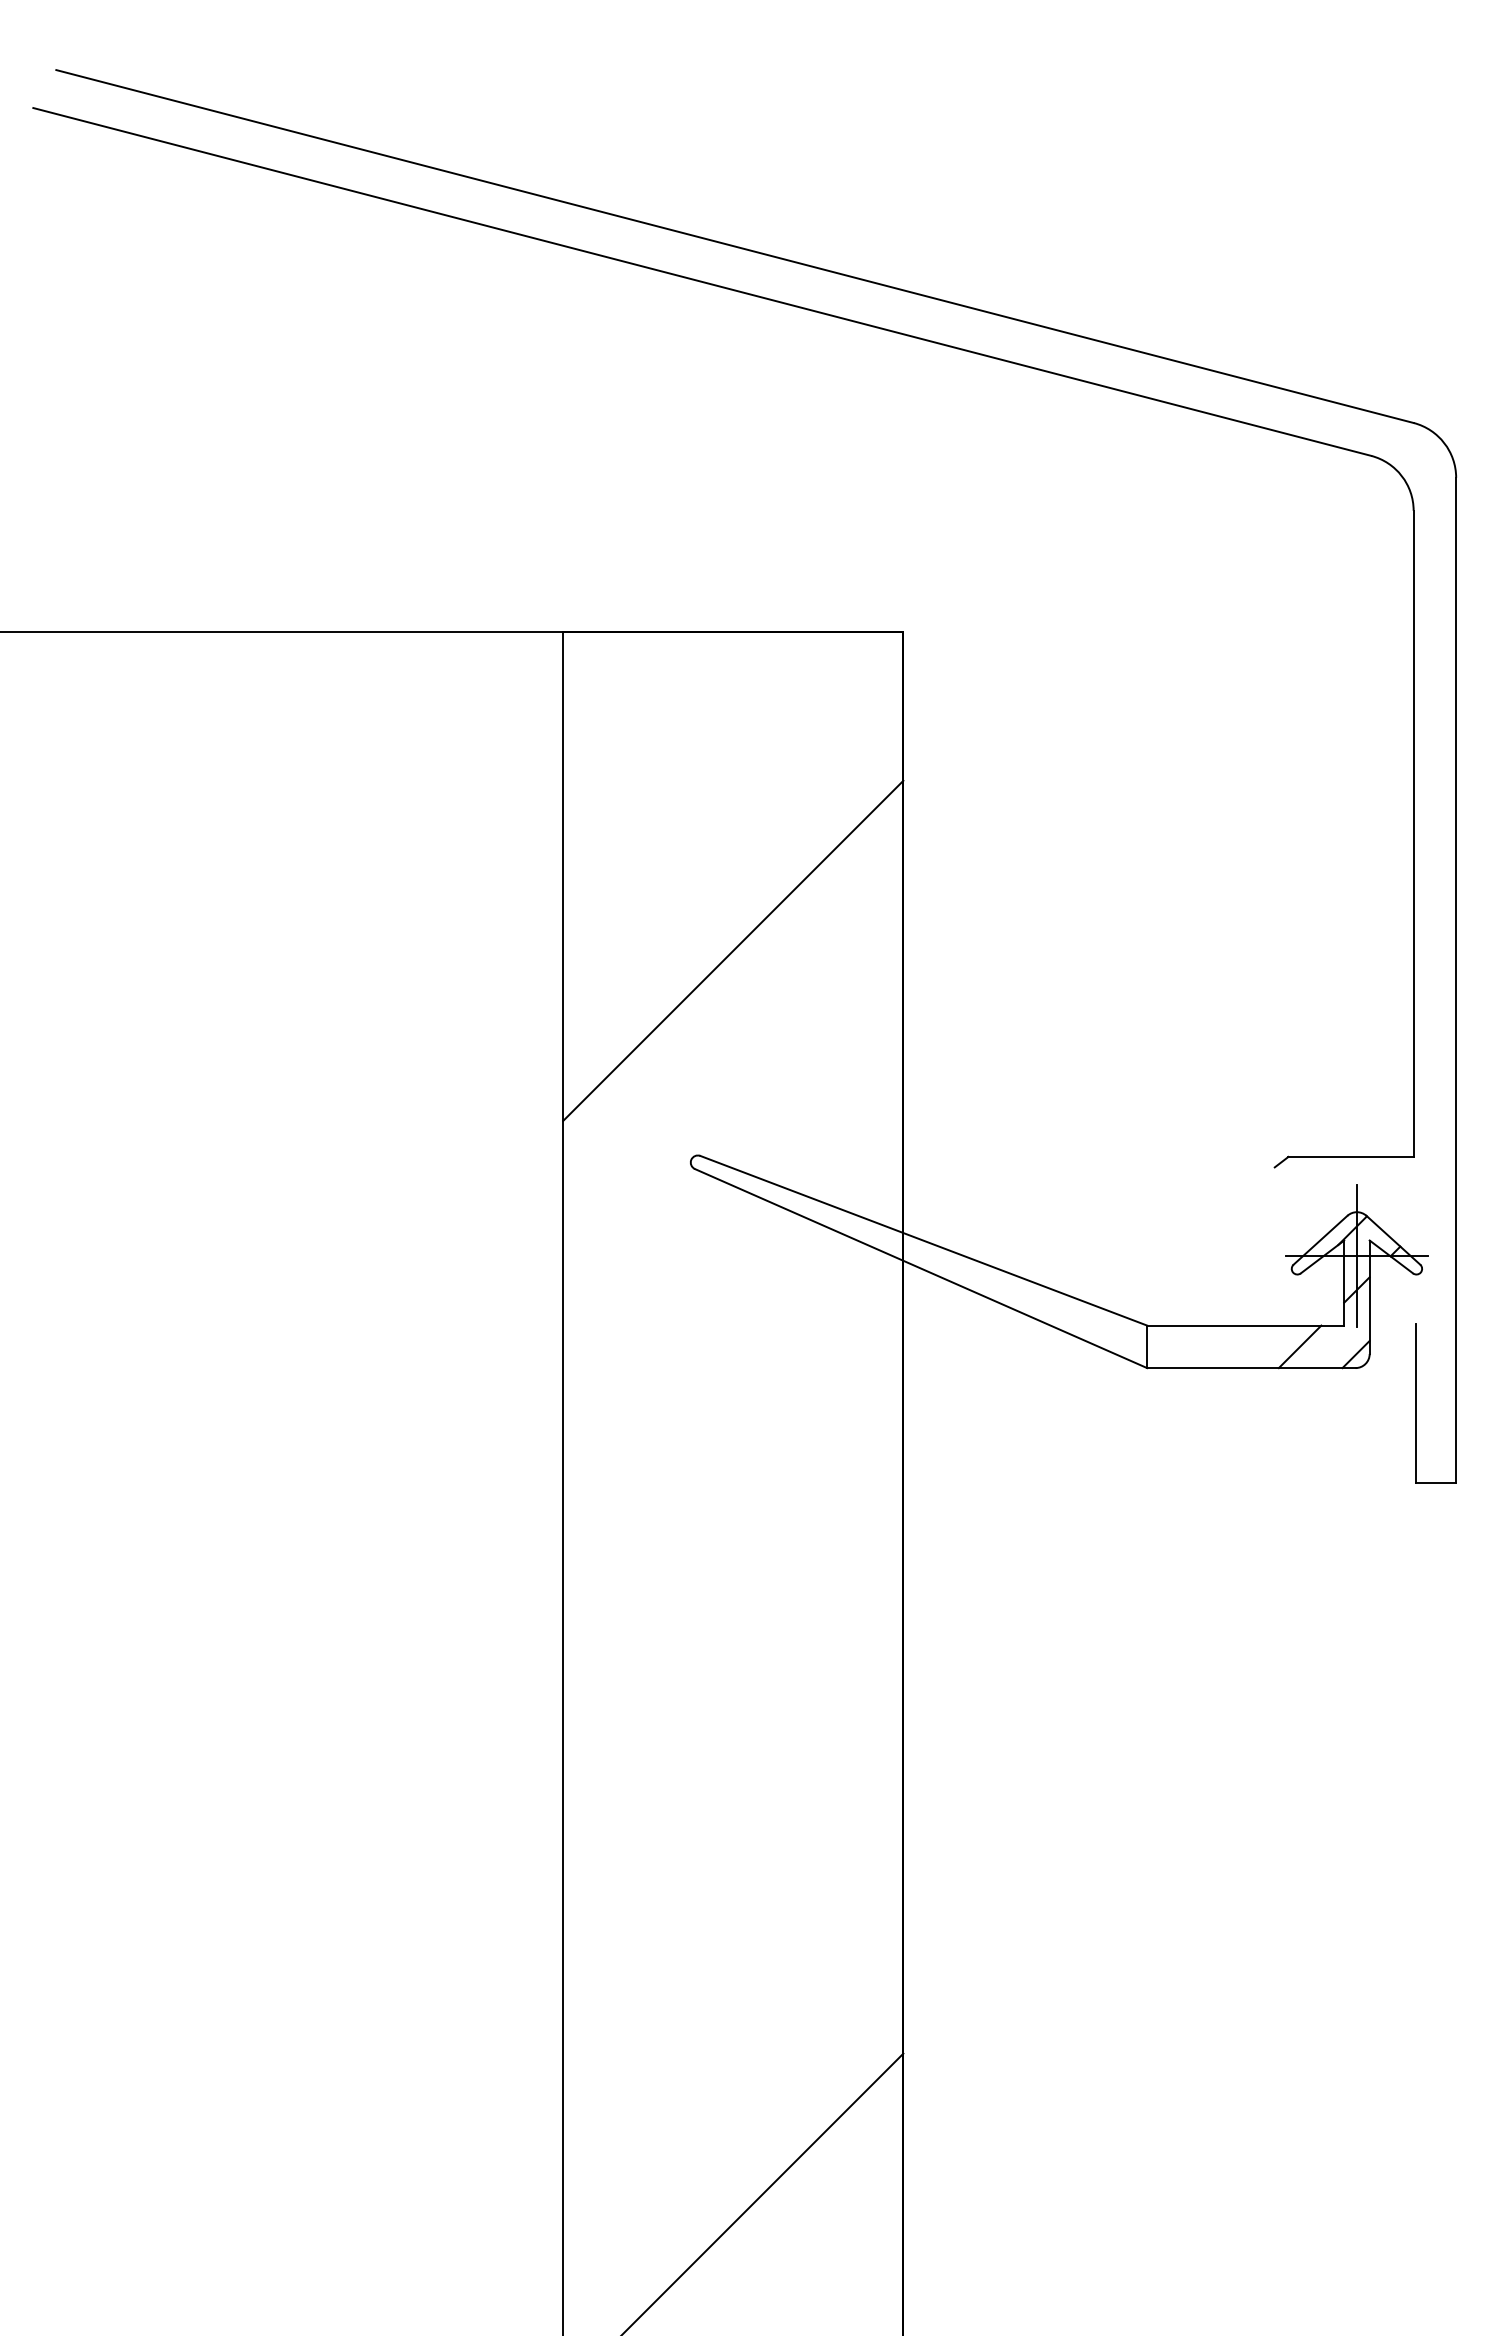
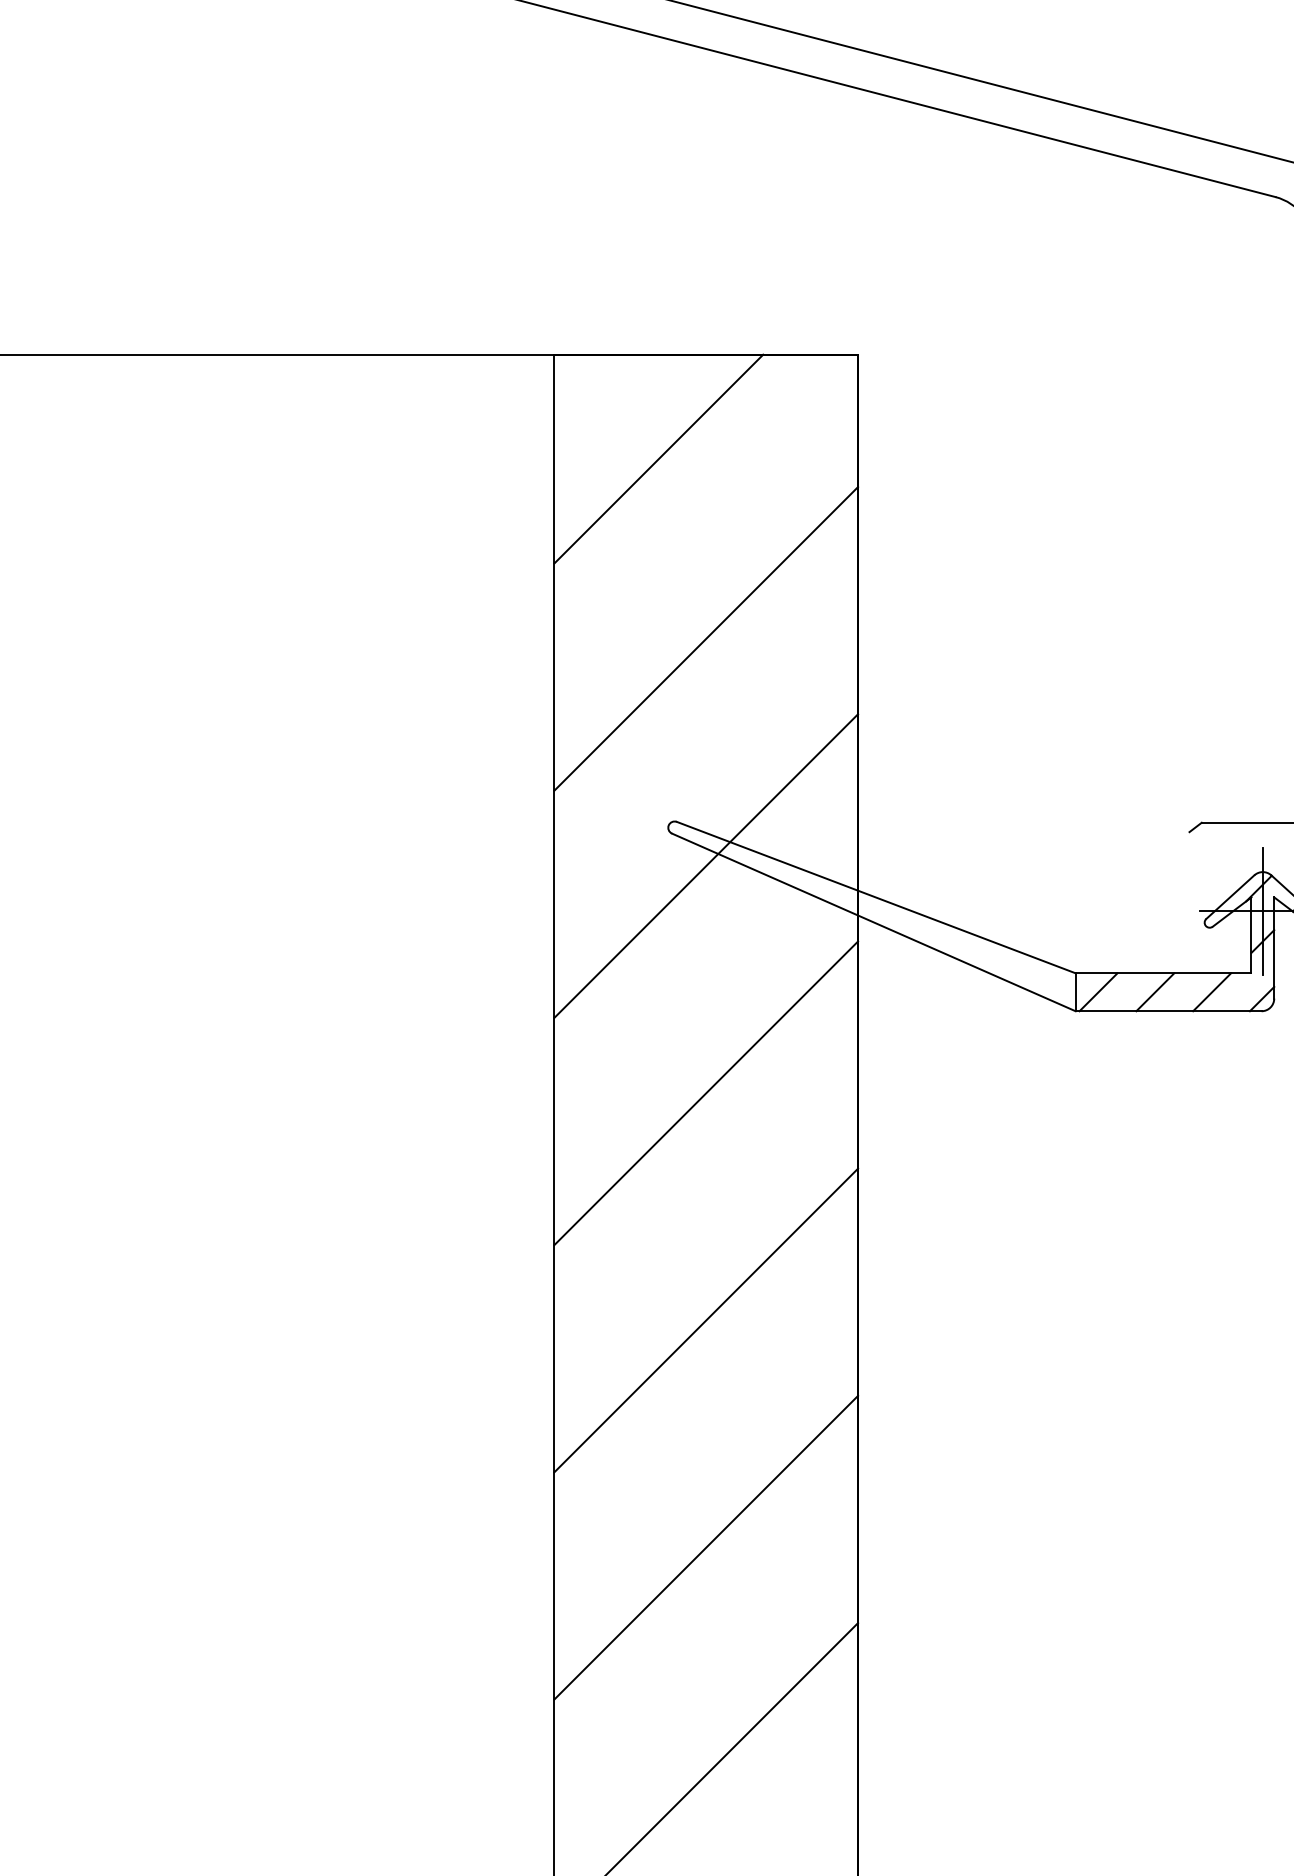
line: (680, 749) -> (659, 459), added
line: (733, 1205) -> (706, 866), added
line: (1172, 1346) -> (1098, 991), added
line: (1236, 1346) -> (1155, 991), added
line: (733, 1459) -> (706, 1092), added
line: (733, 1714) -> (706, 1320), added
line: (733, 1969) -> (706, 1547), added

